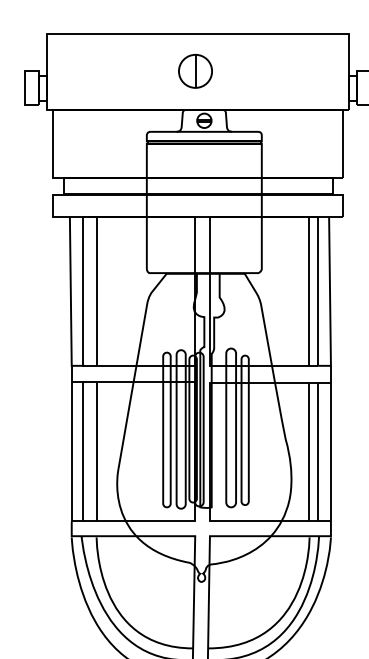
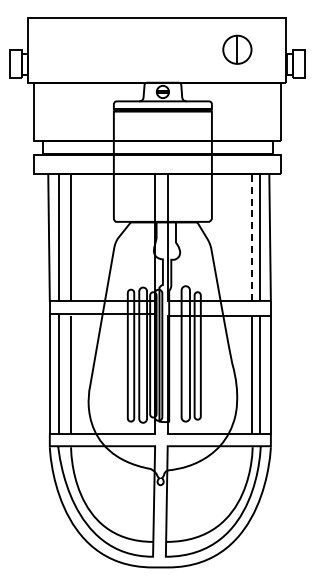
part: (195, 71) -> (237, 49), moved
line: (308, 291) -> (251, 237), solid -> dashed

